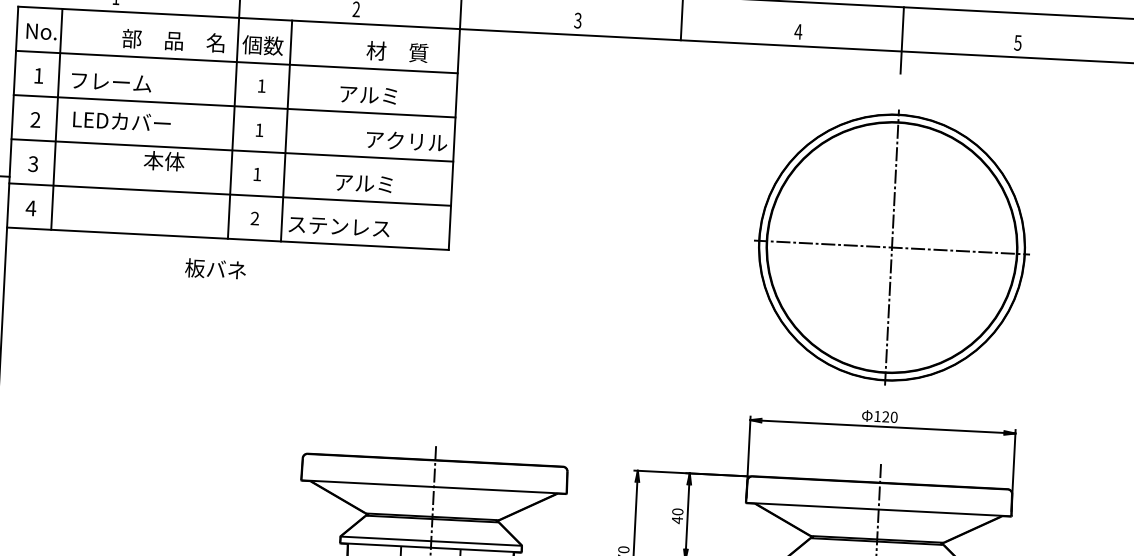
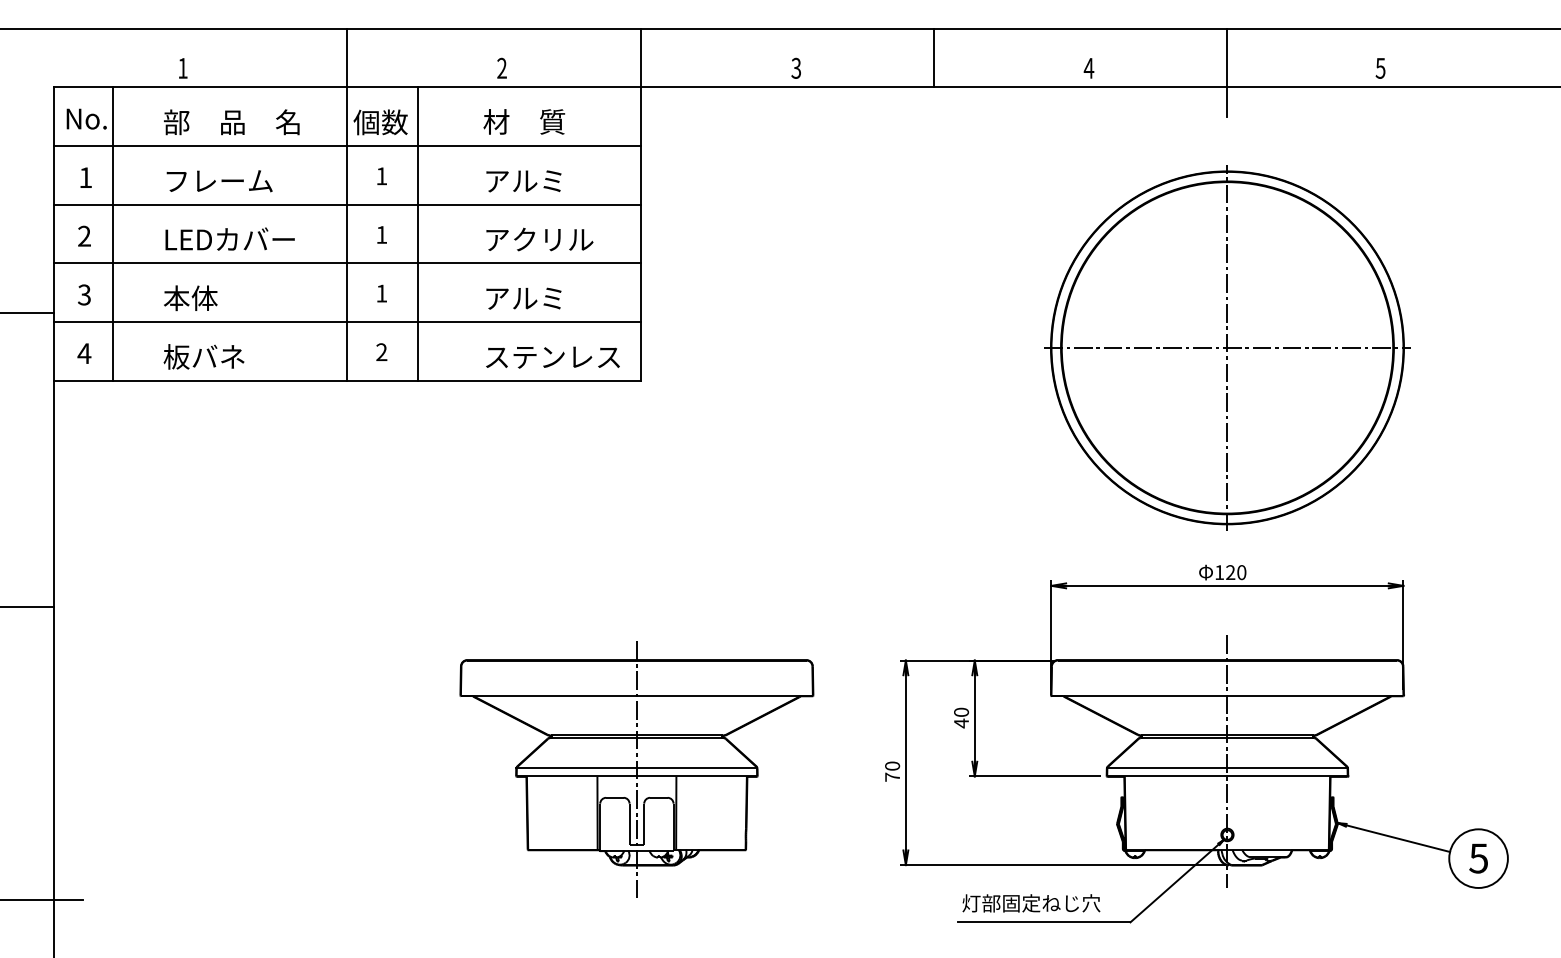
text: (173, 41) -> (231, 122), moved
text: (397, 51) -> (524, 121), moved
text: (111, 82) -> (219, 181), moved
text: (121, 120) -> (229, 238), moved
text: (406, 141) -> (539, 239), moved
text: (164, 161) -> (190, 298), moved
text: (338, 226) -> (552, 357), moved
text: (215, 268) -> (203, 356), moved

